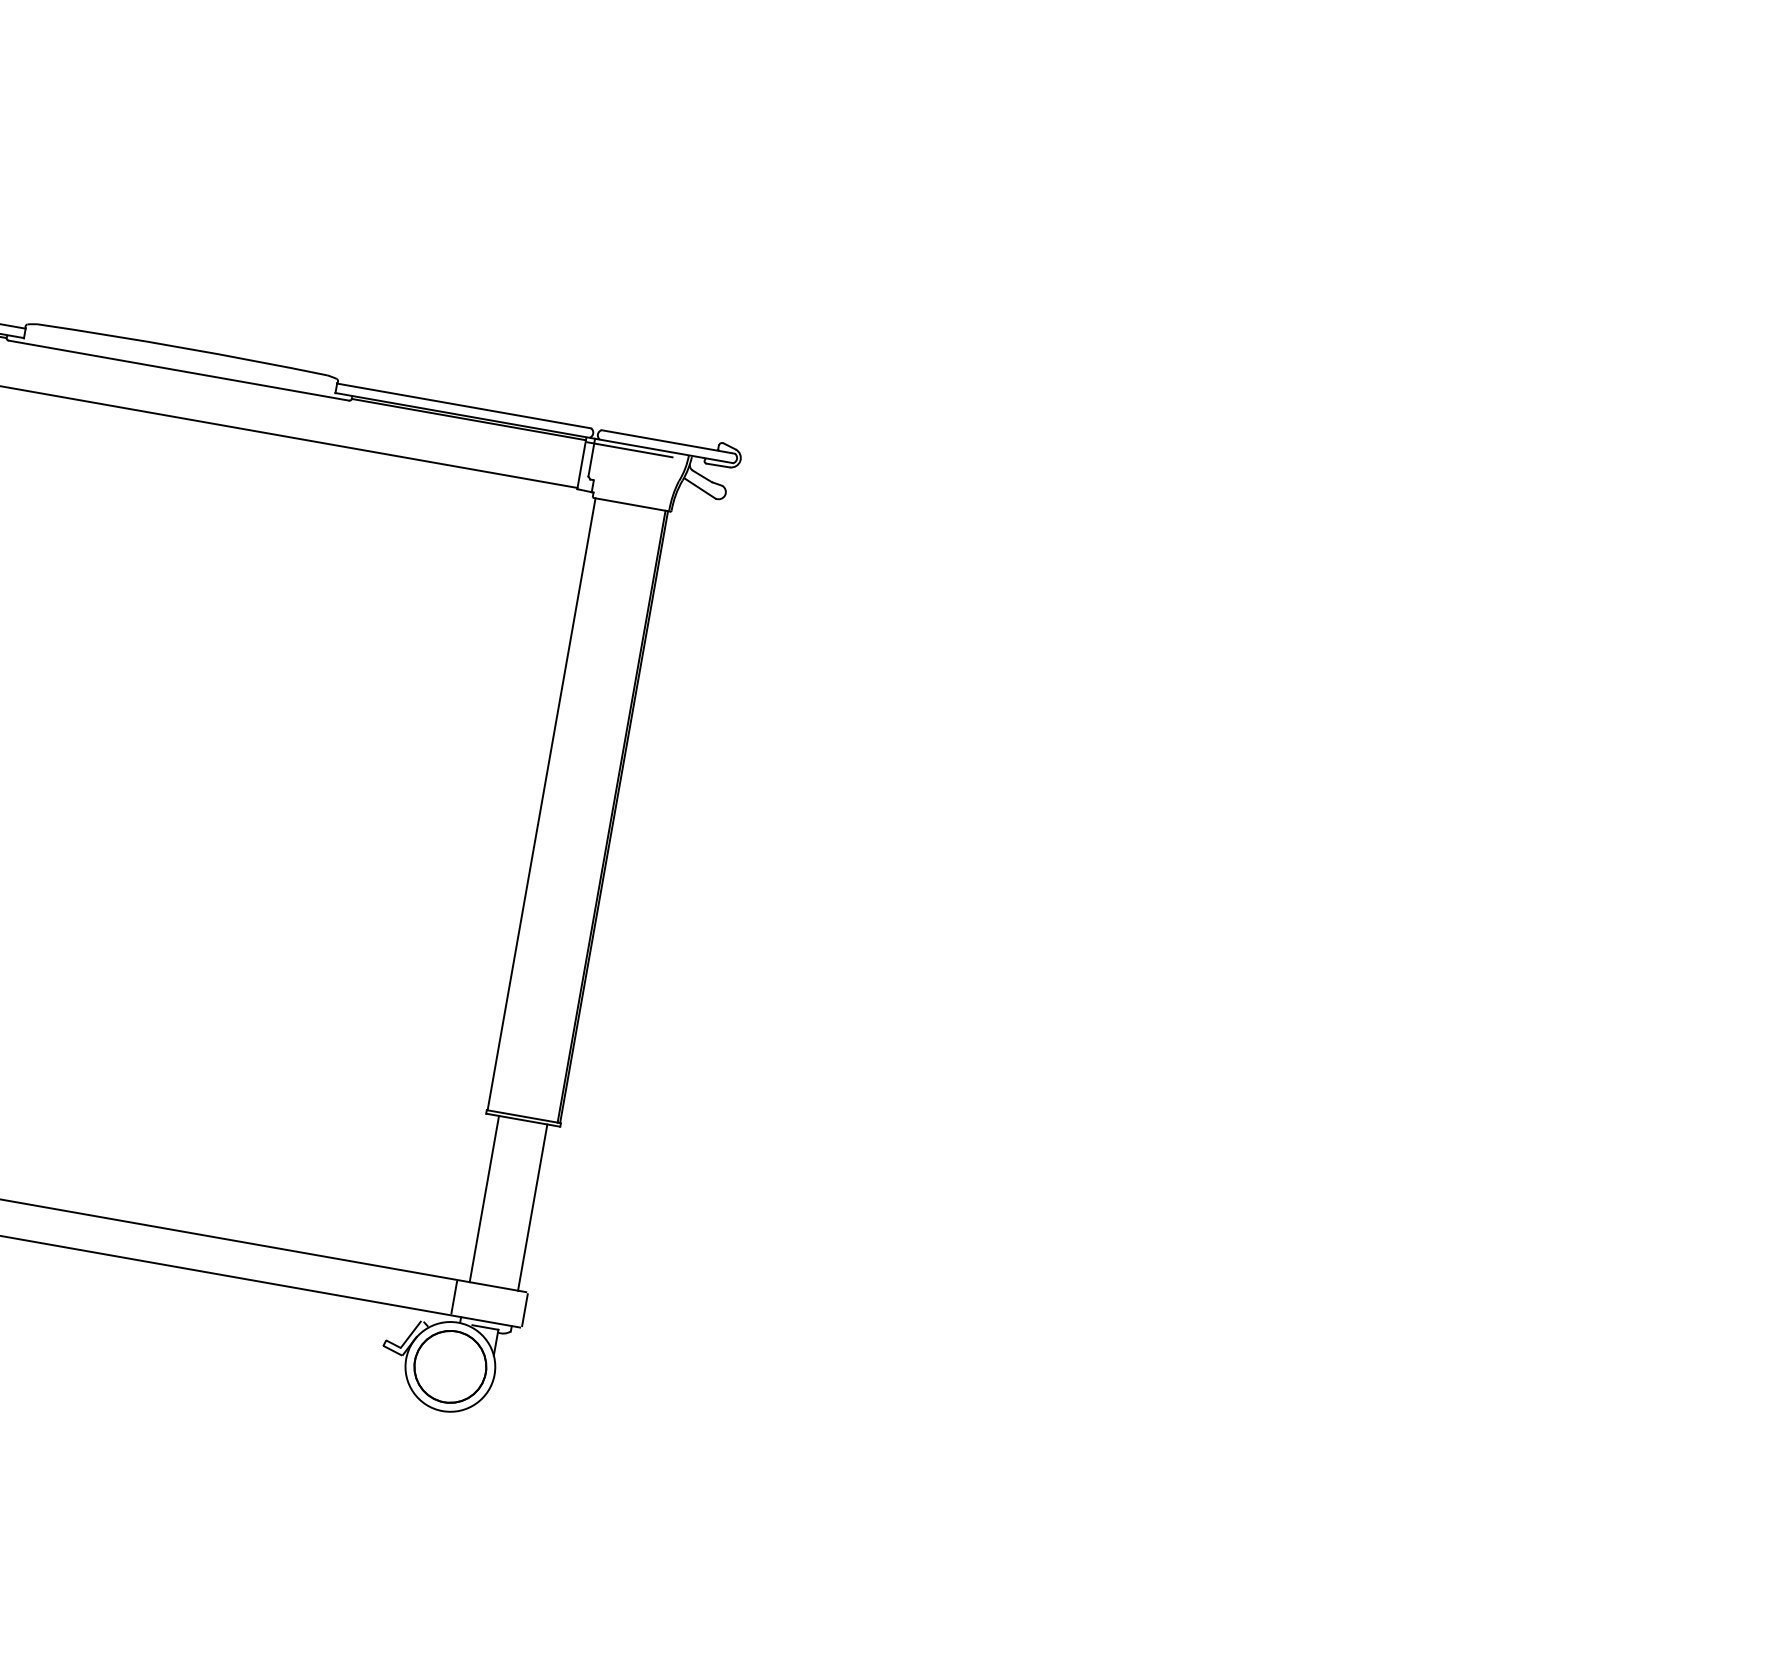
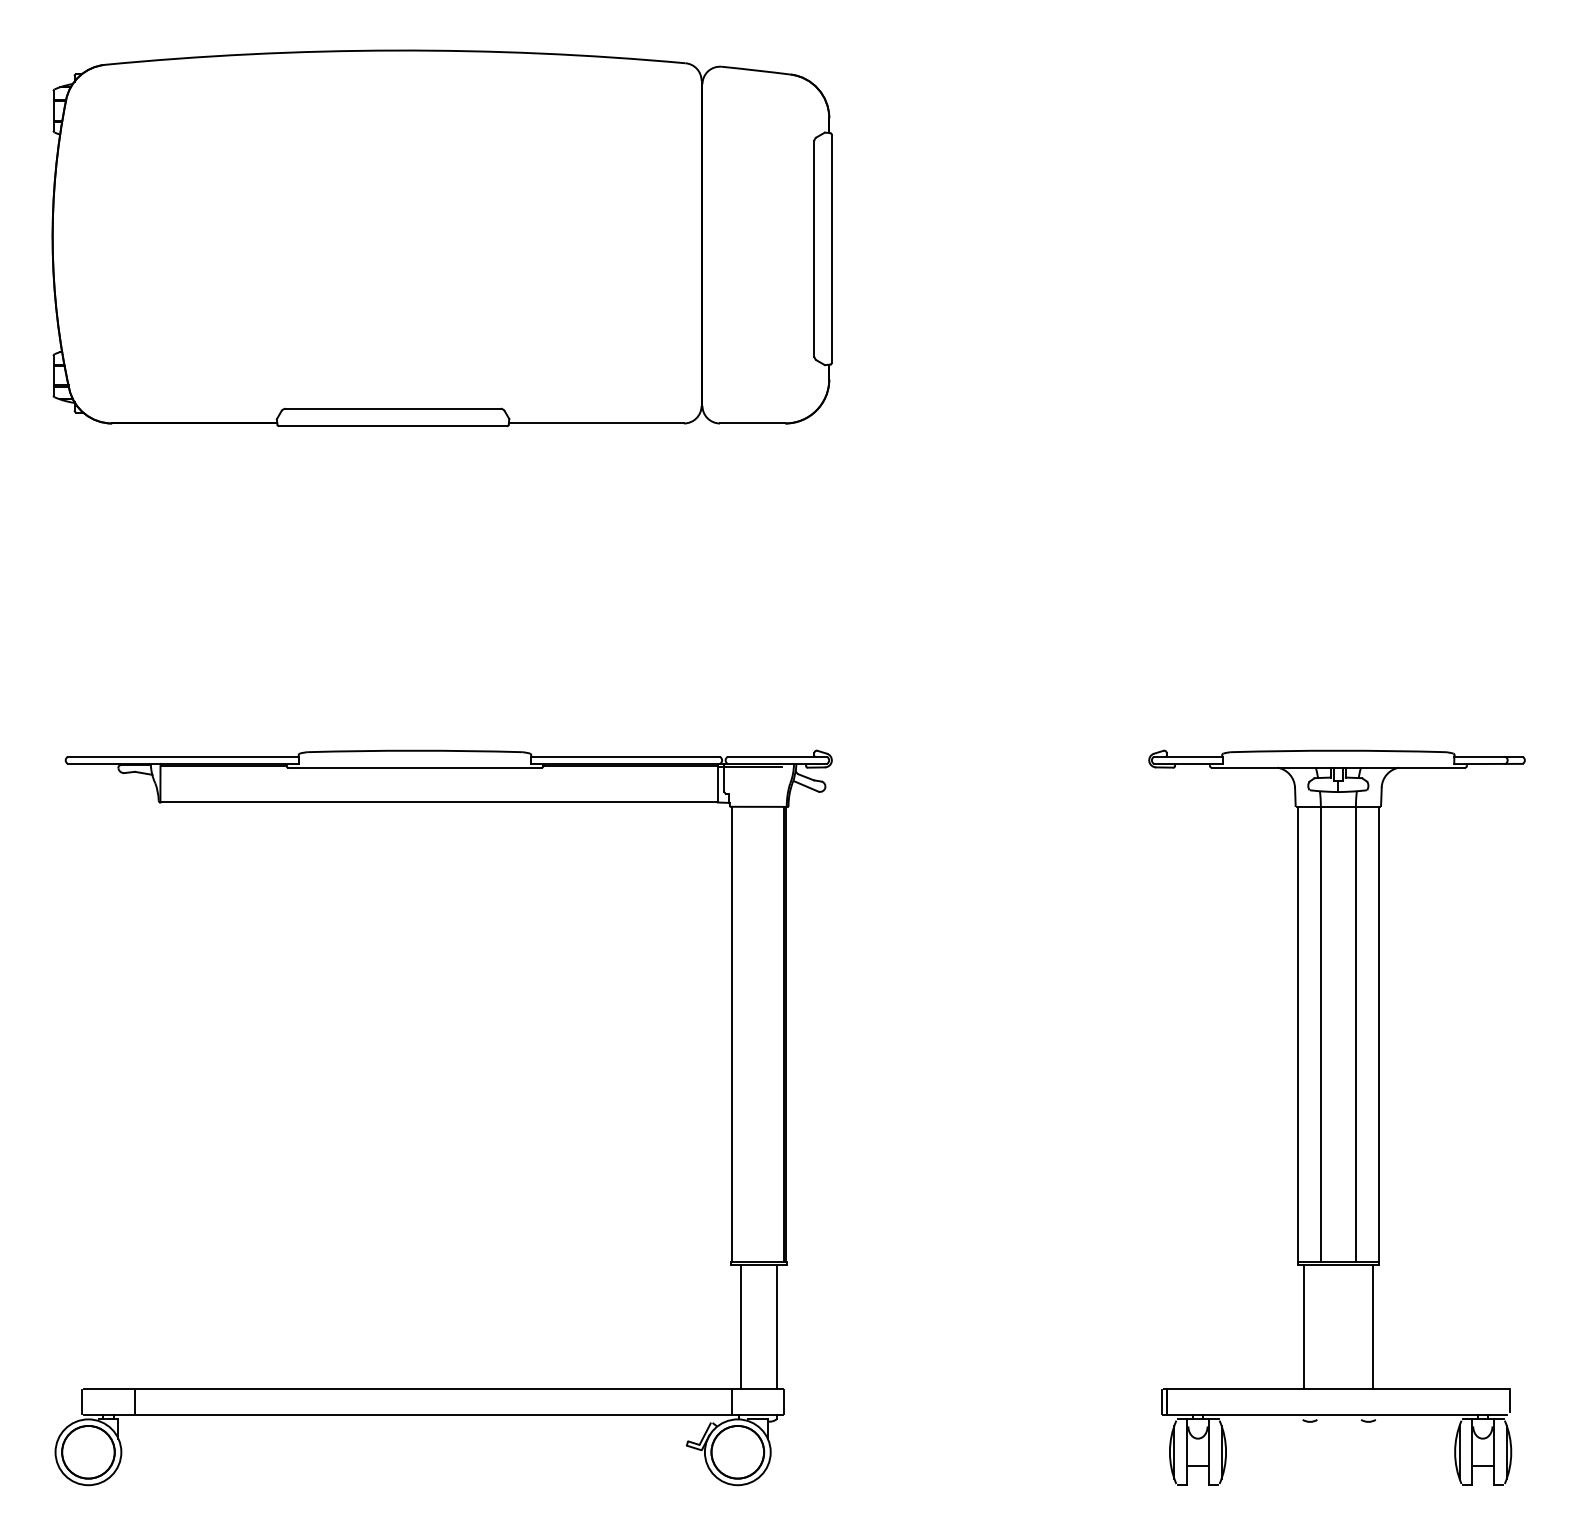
part: (1334, 1058) -> (1336, 1117), added

